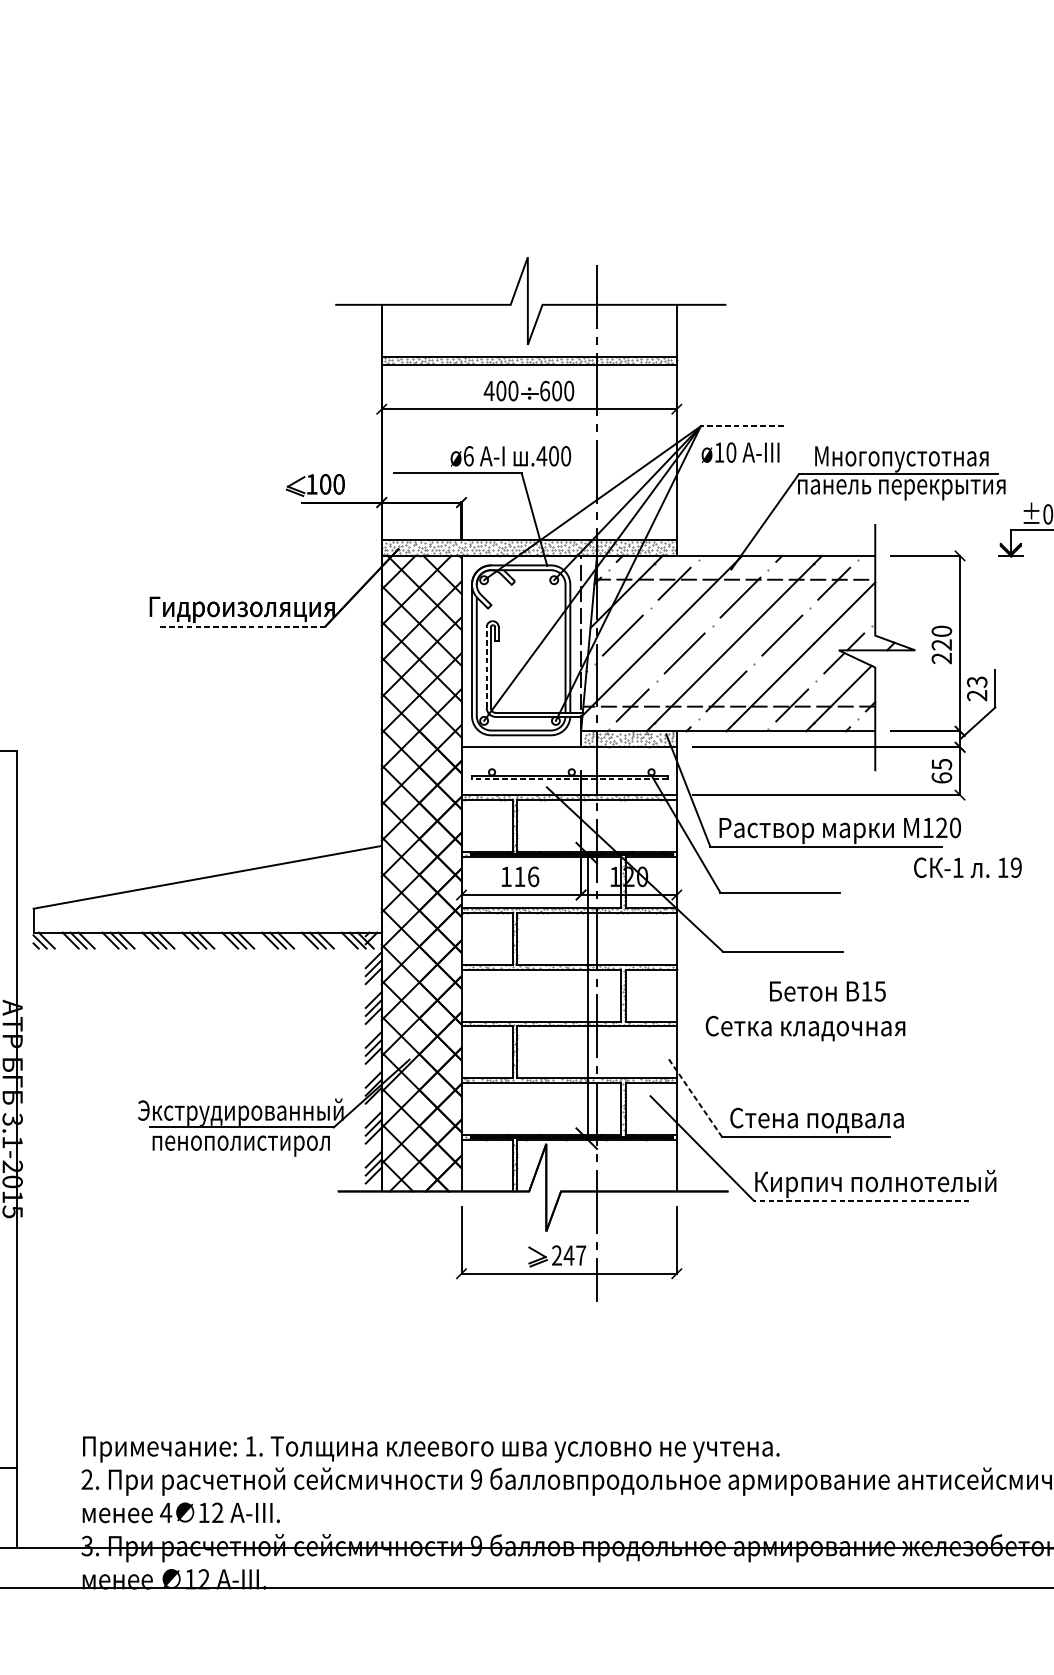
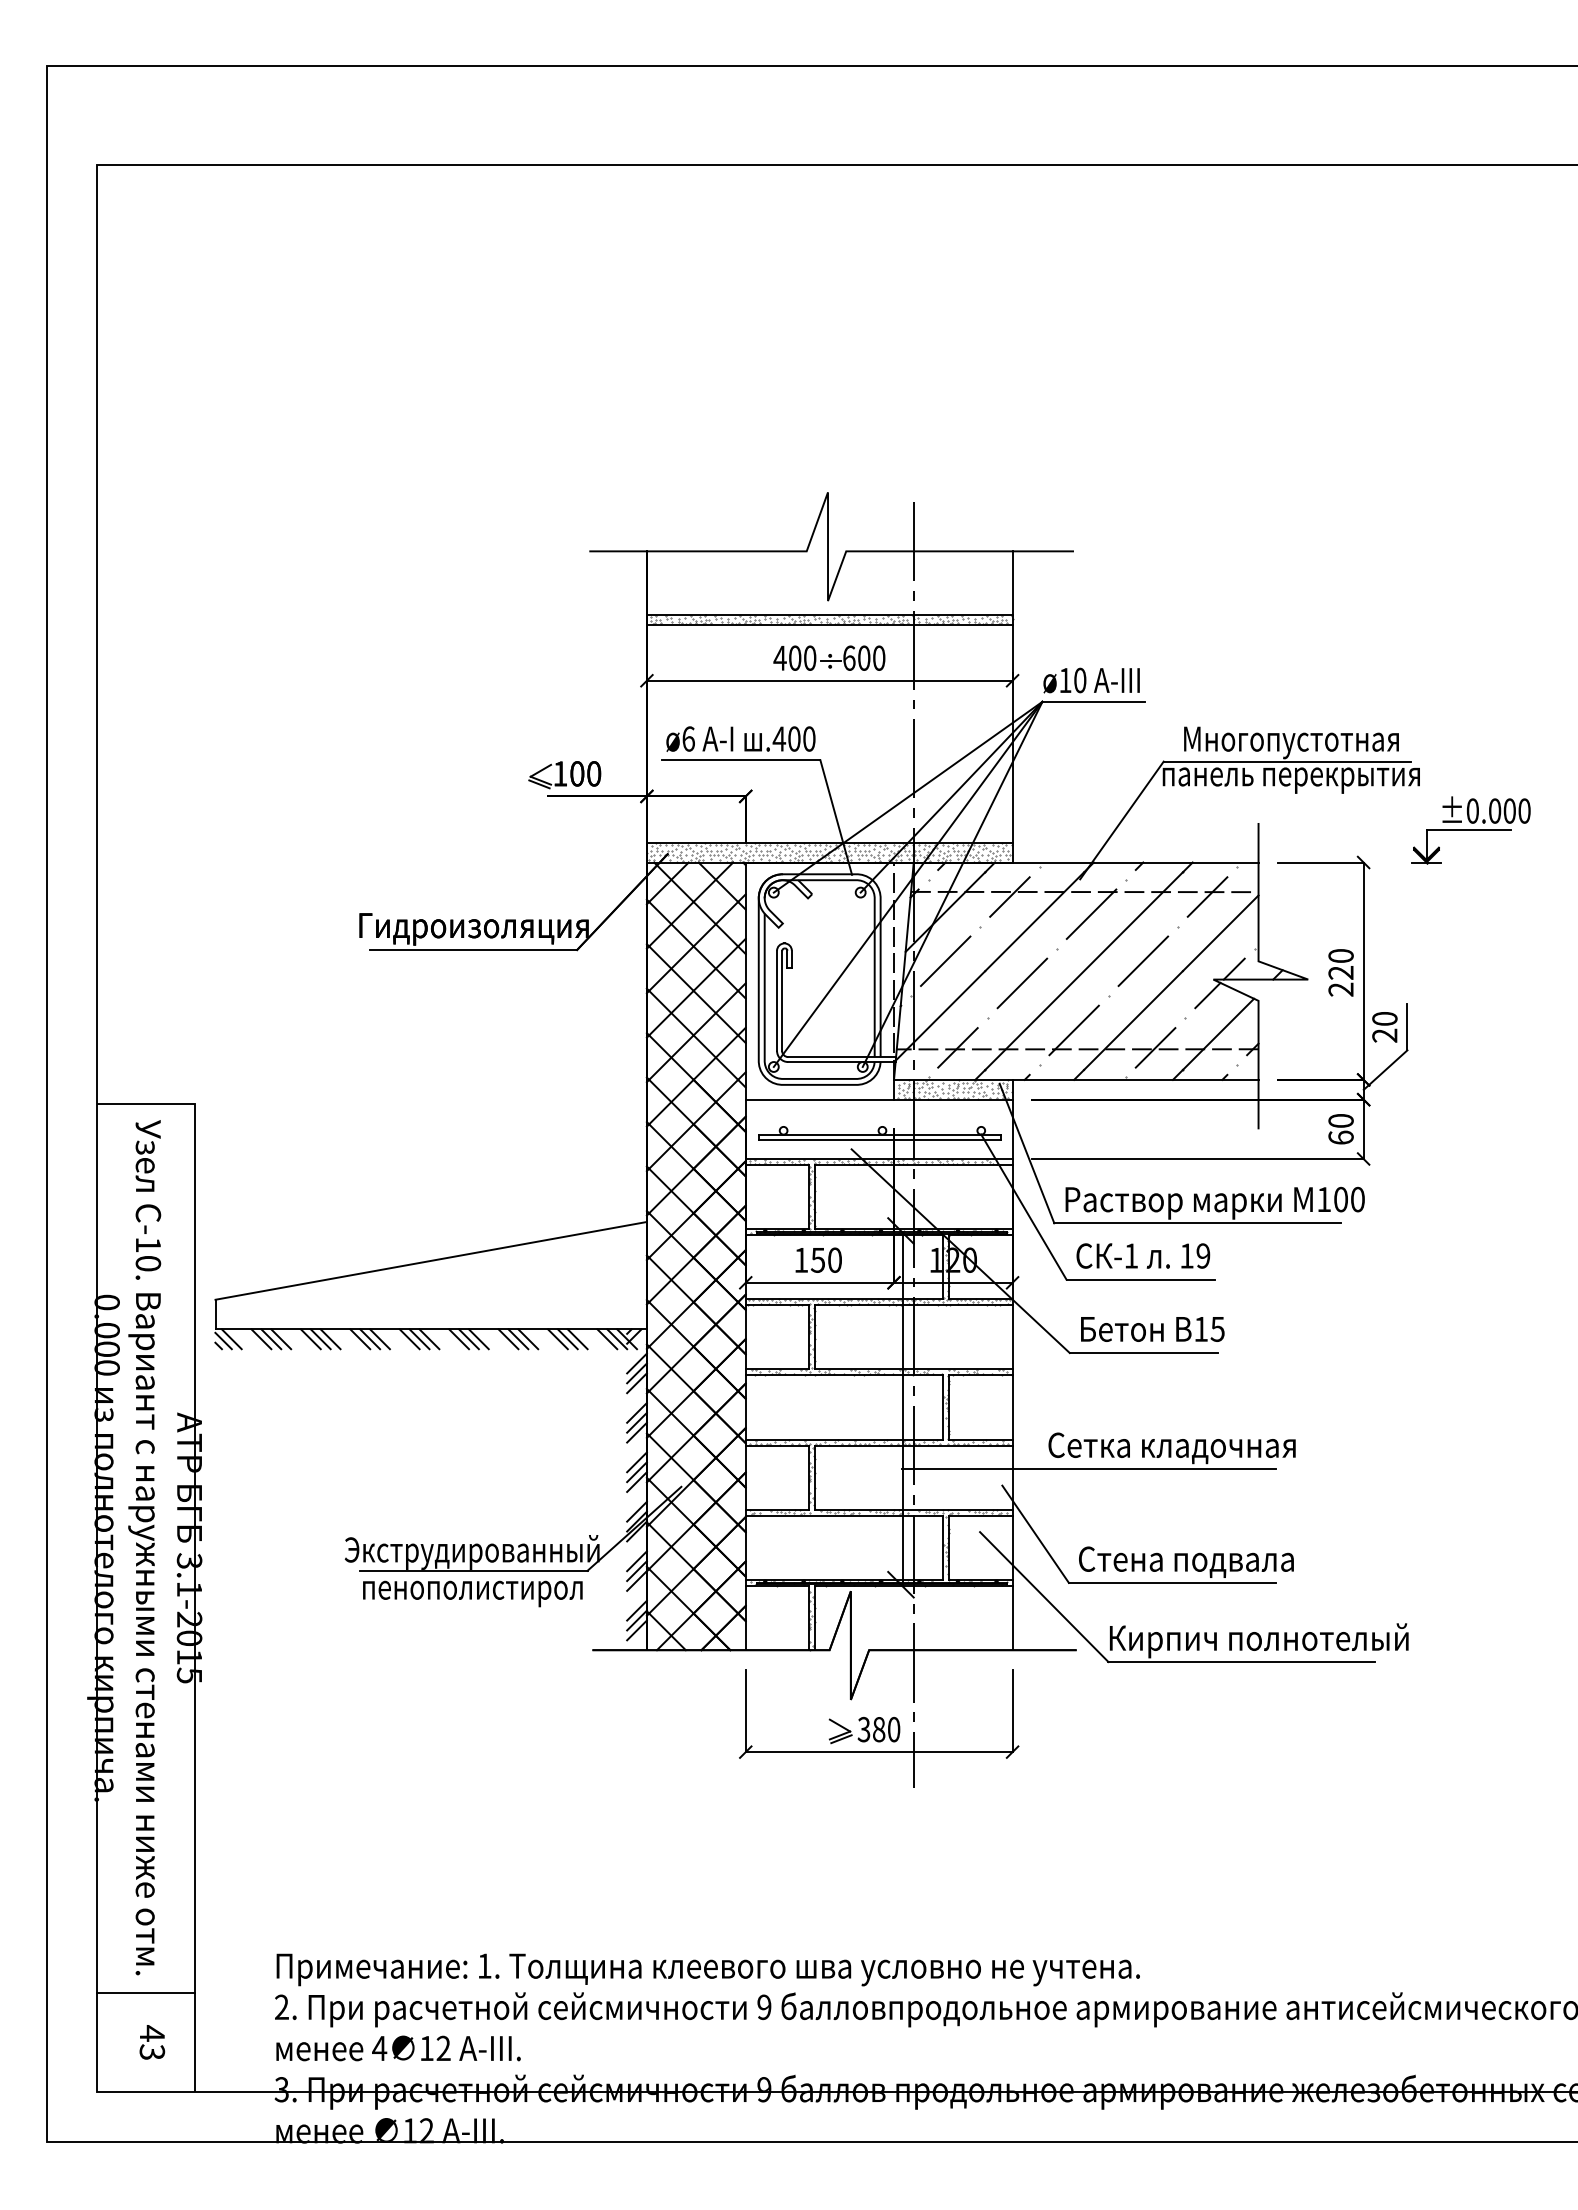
line: (742, 425) -> (1093, 701), dashed -> solid
text: (740, 452) -> (1091, 680), moved
text: (510, 455) -> (740, 738), moved
line: (241, 626) -> (473, 950), dashed -> solid
line: (487, 667) -> (777, 1000), dashed -> solid
text: (976, 682) -> (1384, 1019), 23 -> 20
text: (941, 764) -> (1340, 1121), 65 -> 60
line: (570, 779) -> (880, 1139), dashed -> solid
text: (941, 827) -> (1340, 1199), 120 -> 100
text: (968, 867) -> (1143, 1255), moved
text: (526, 876) -> (826, 1259), 116 -> 150
text: (827, 991) -> (1152, 1329), moved
line: (738, 1045) -> (1088, 1469), added
line: (695, 1098) -> (1035, 1534), dashed -> solid
line: (861, 1201) -> (1241, 1662), dashed -> solid
text: (568, 1255) -> (878, 1729), 247 -> 380

